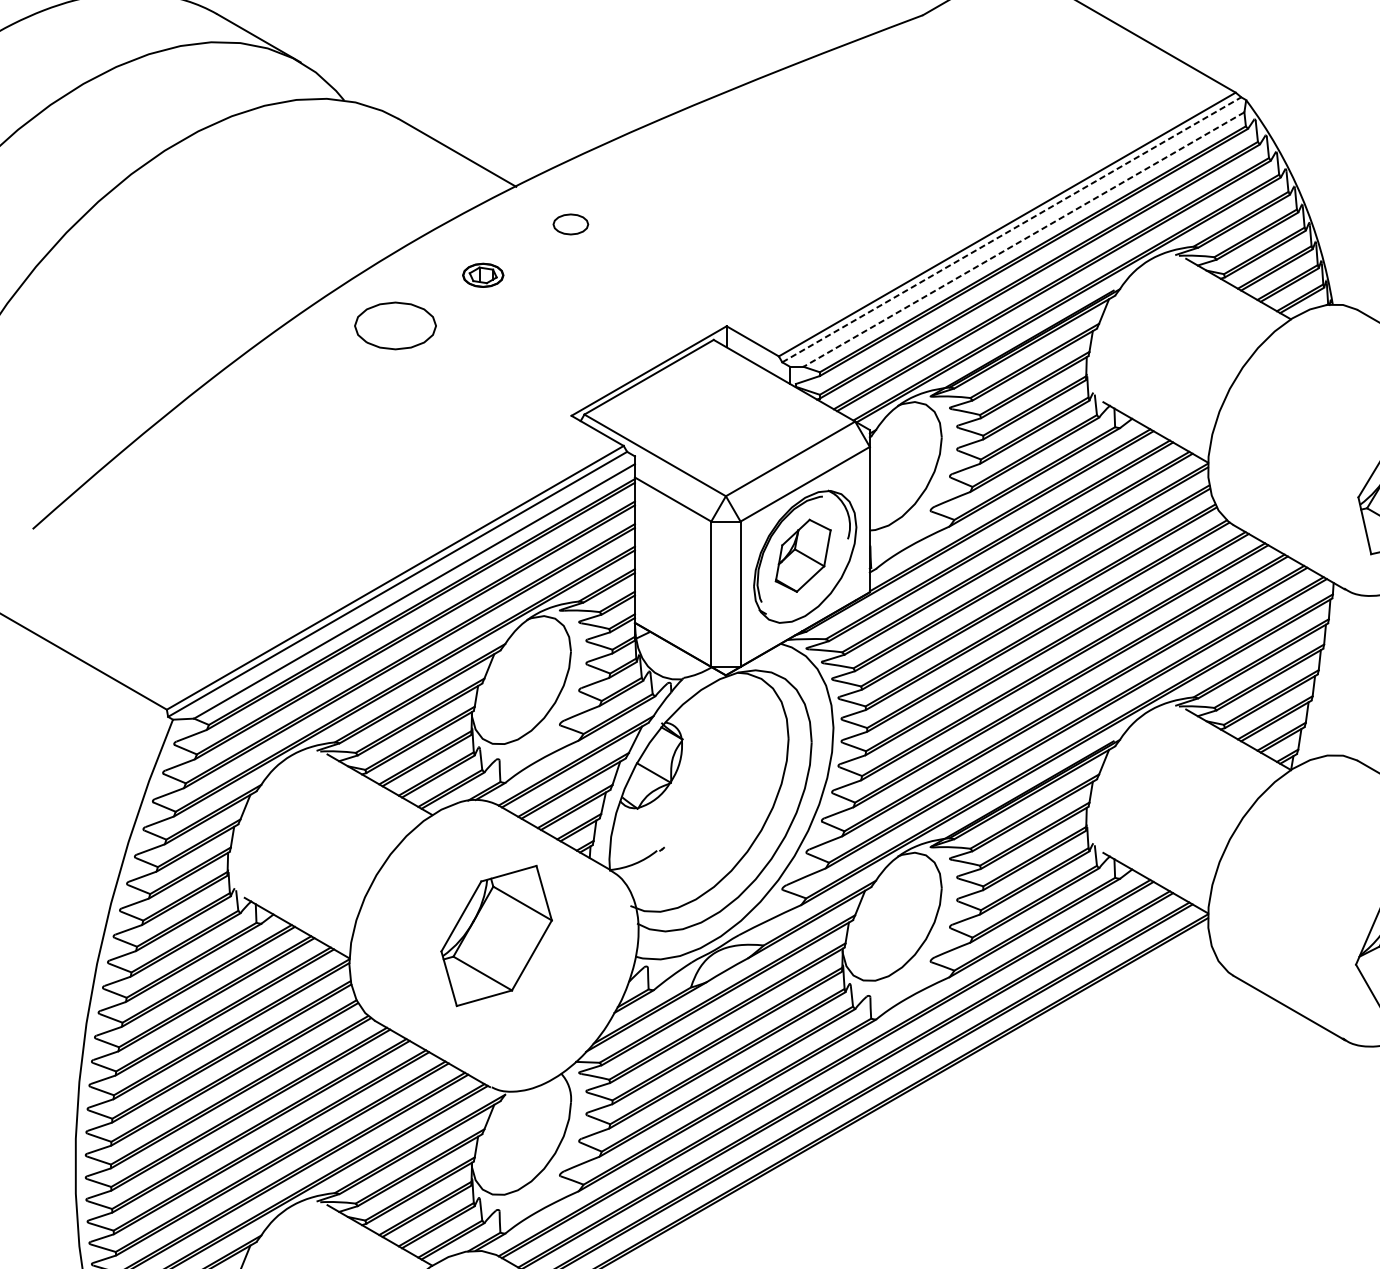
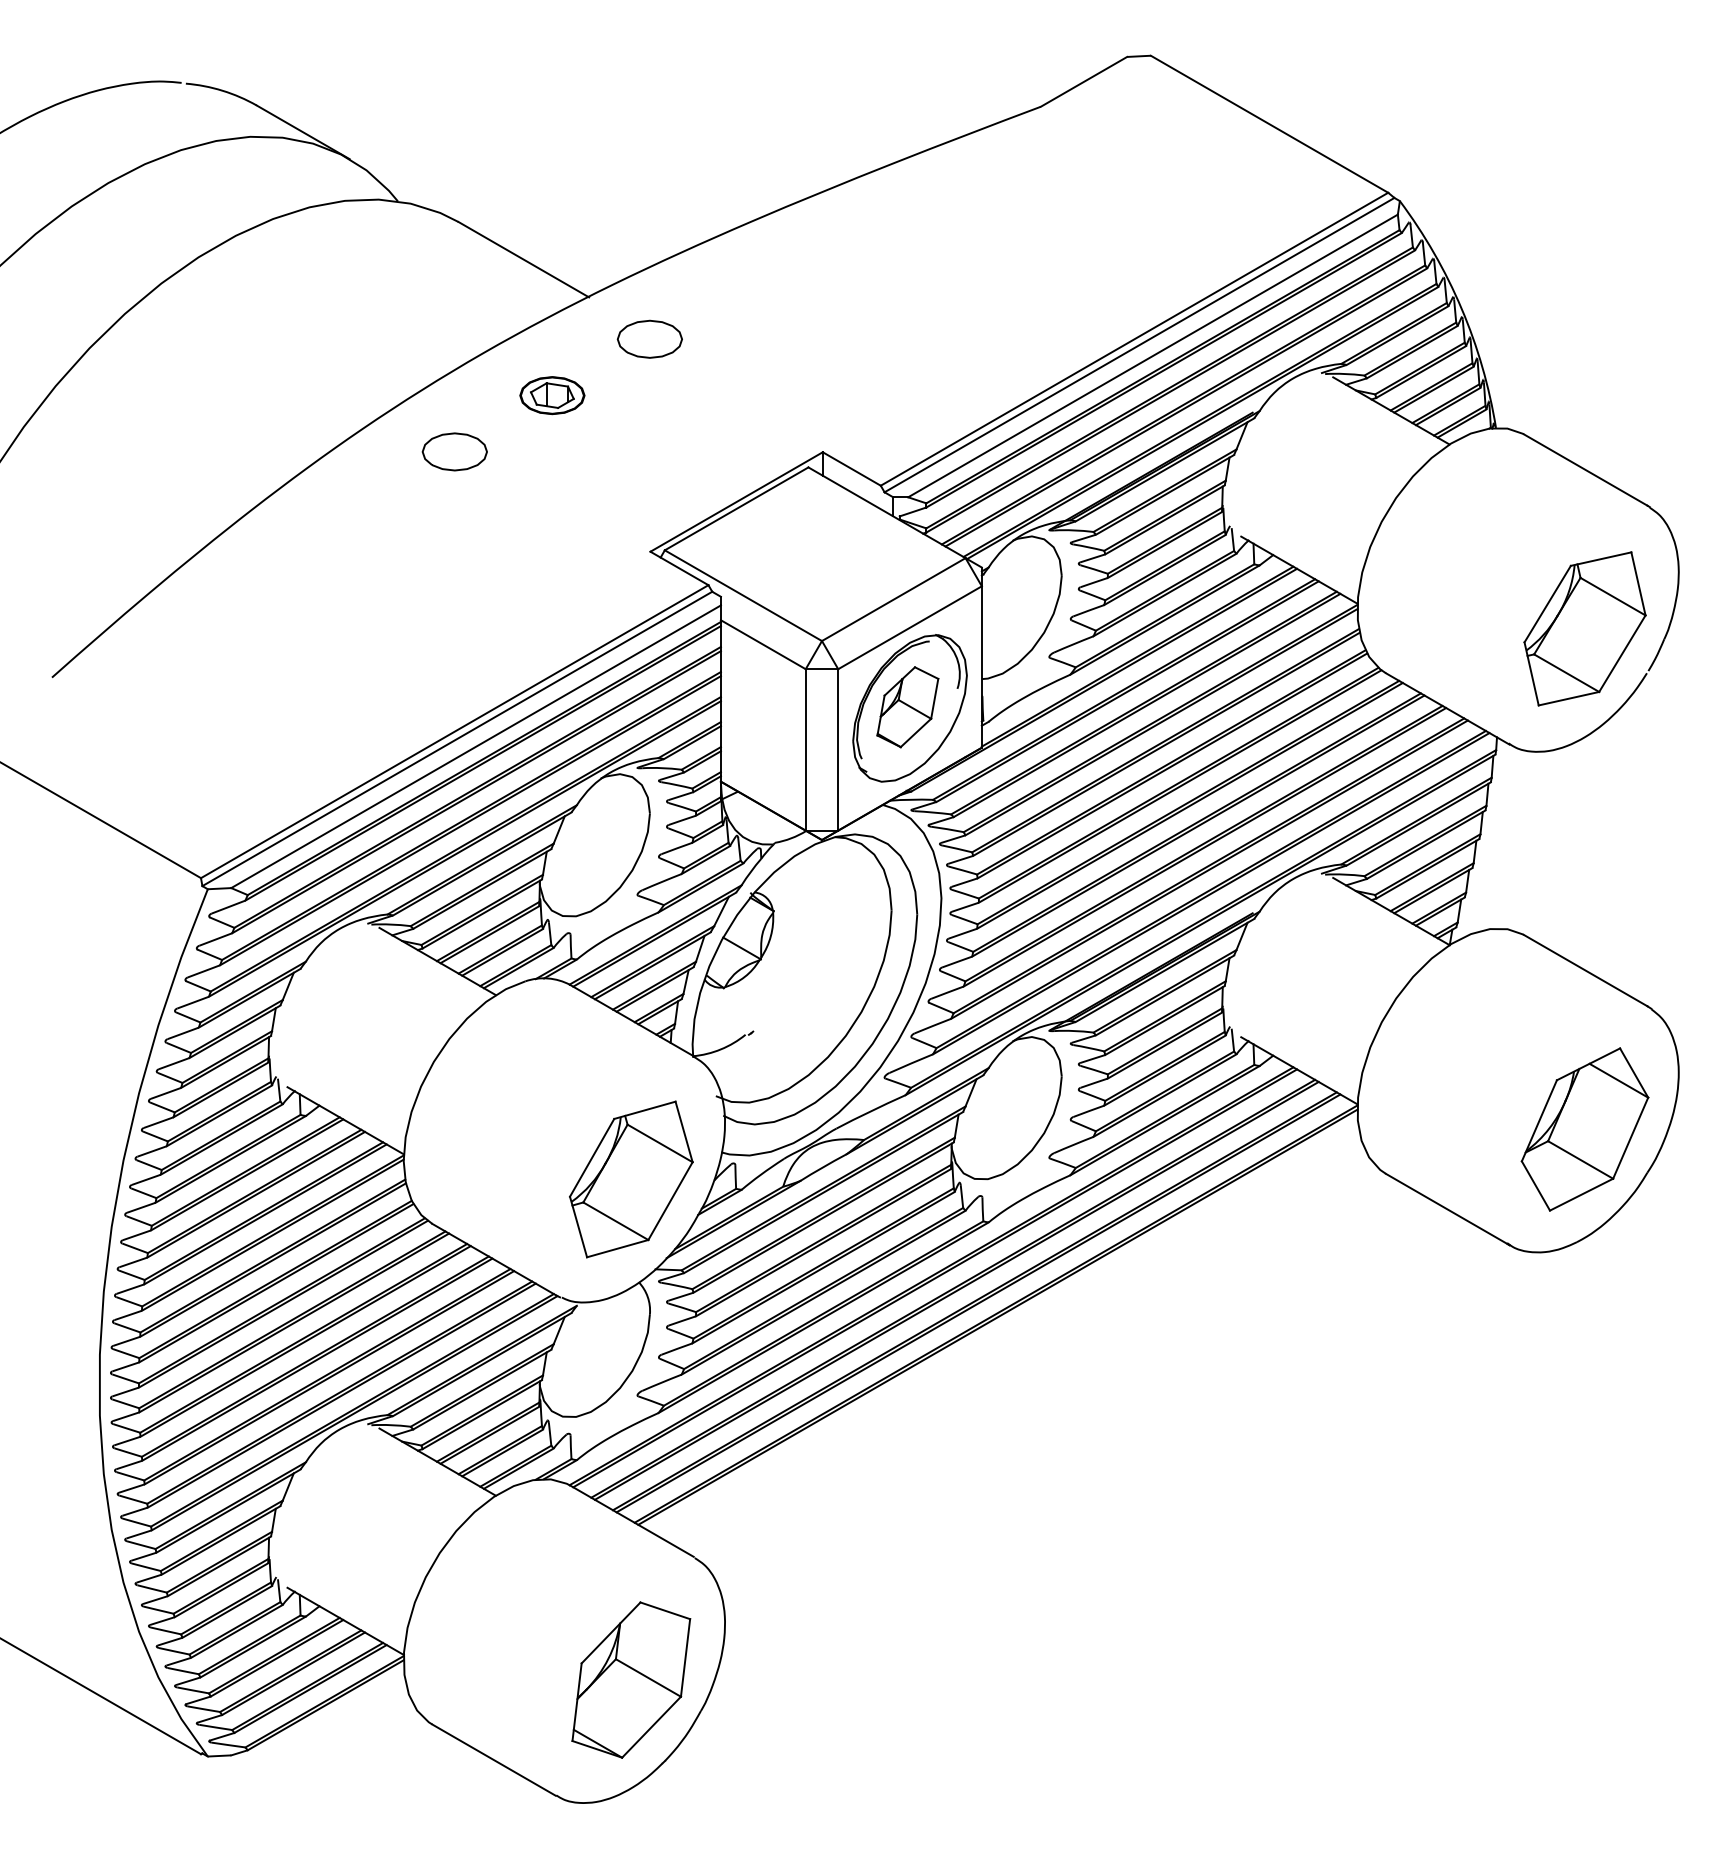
part: (570, 223) -> (649, 338), size x1.67
line: (1011, 229) -> (1139, 344), dashed -> solid
line: (1024, 239) -> (1153, 355), dashed -> solid
part: (483, 275) -> (552, 395), size x1.43
part: (395, 325) -> (454, 451), size x0.71
part: (496, 935) -> (631, 1179), moved

